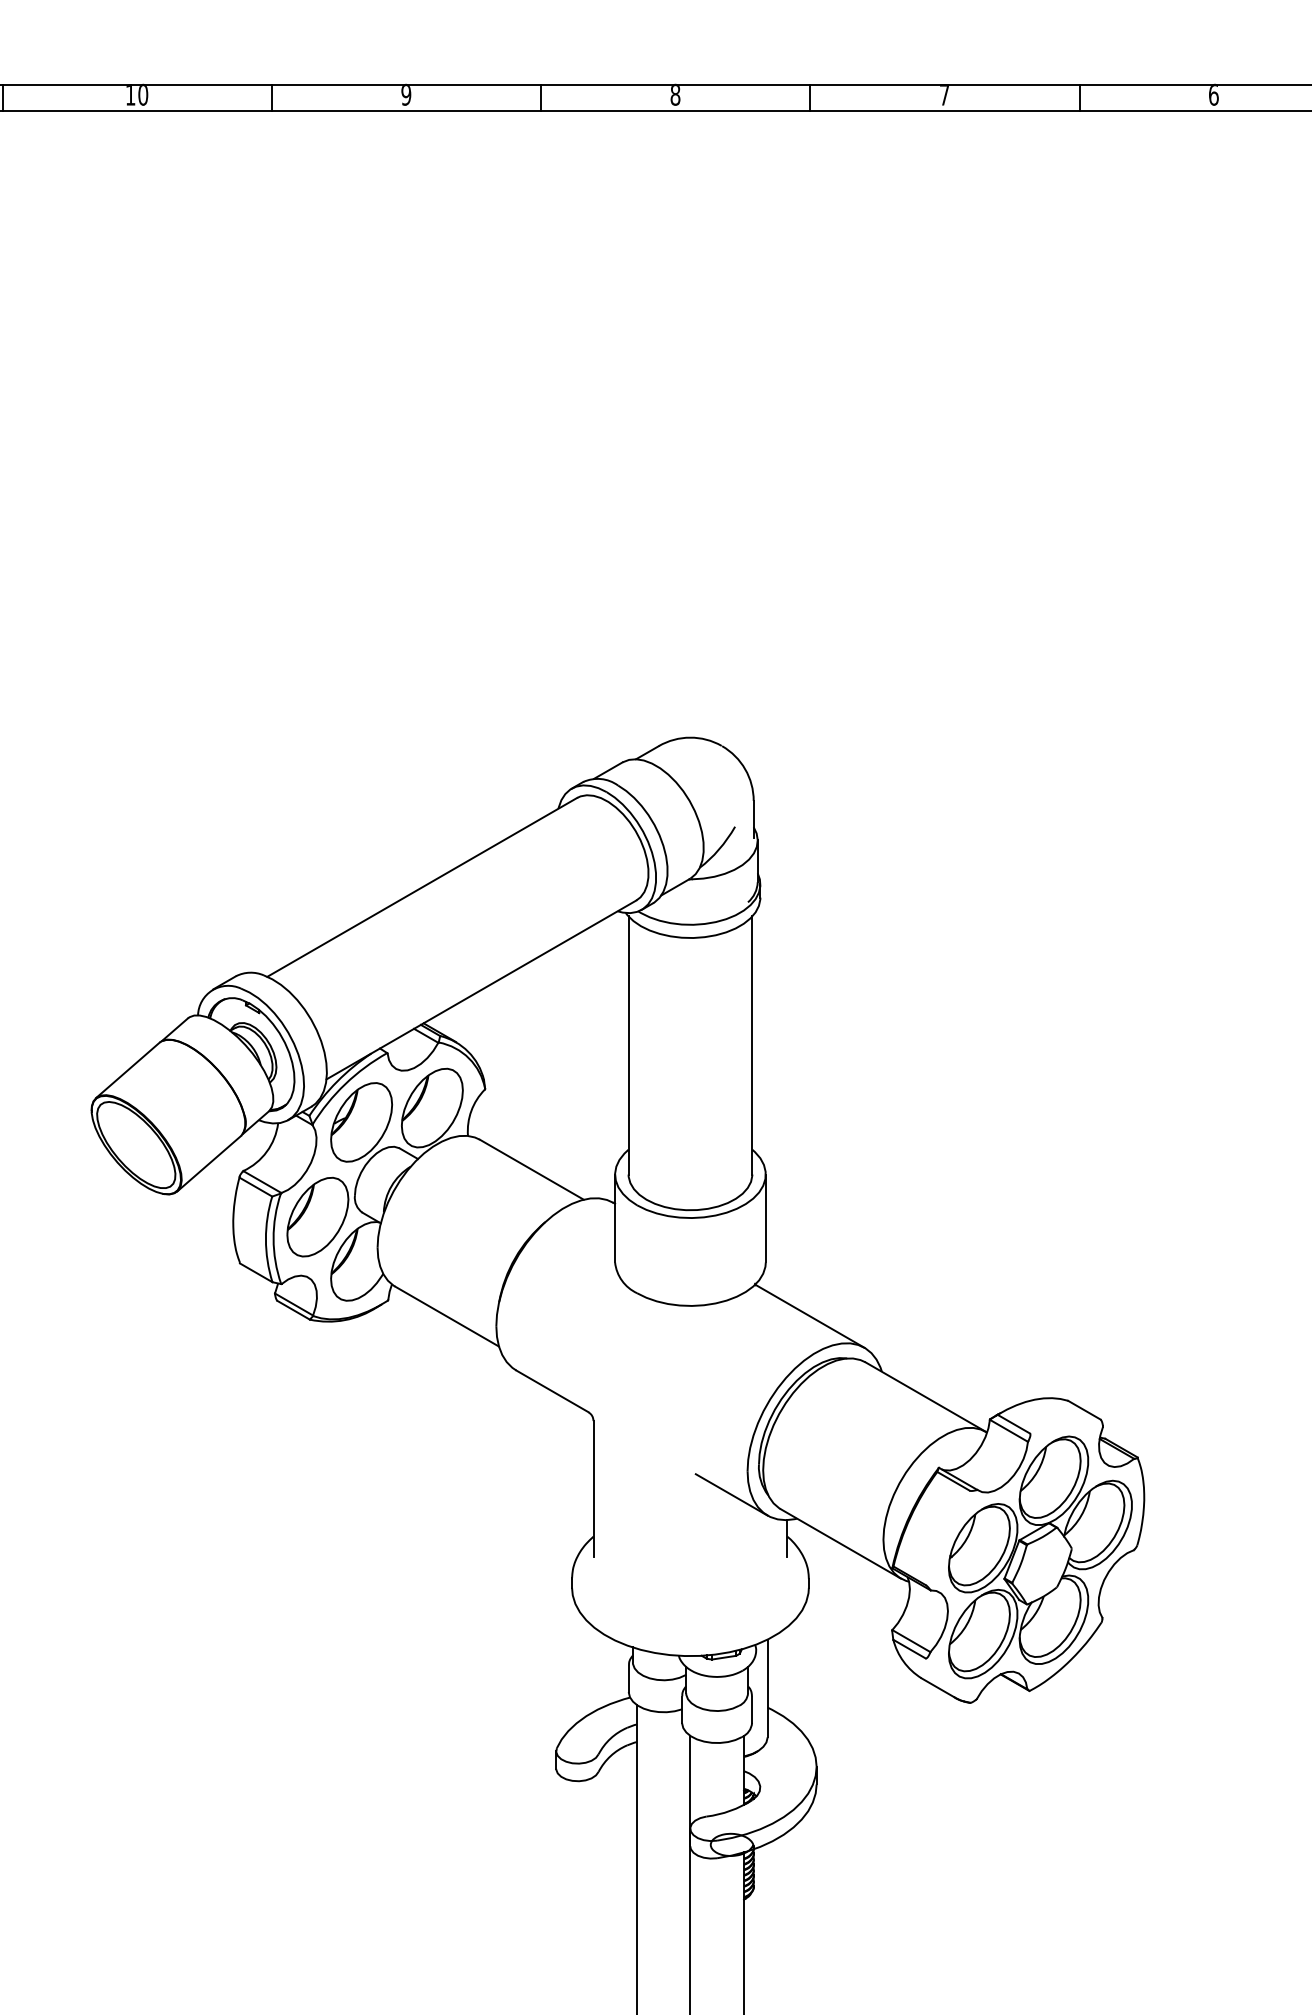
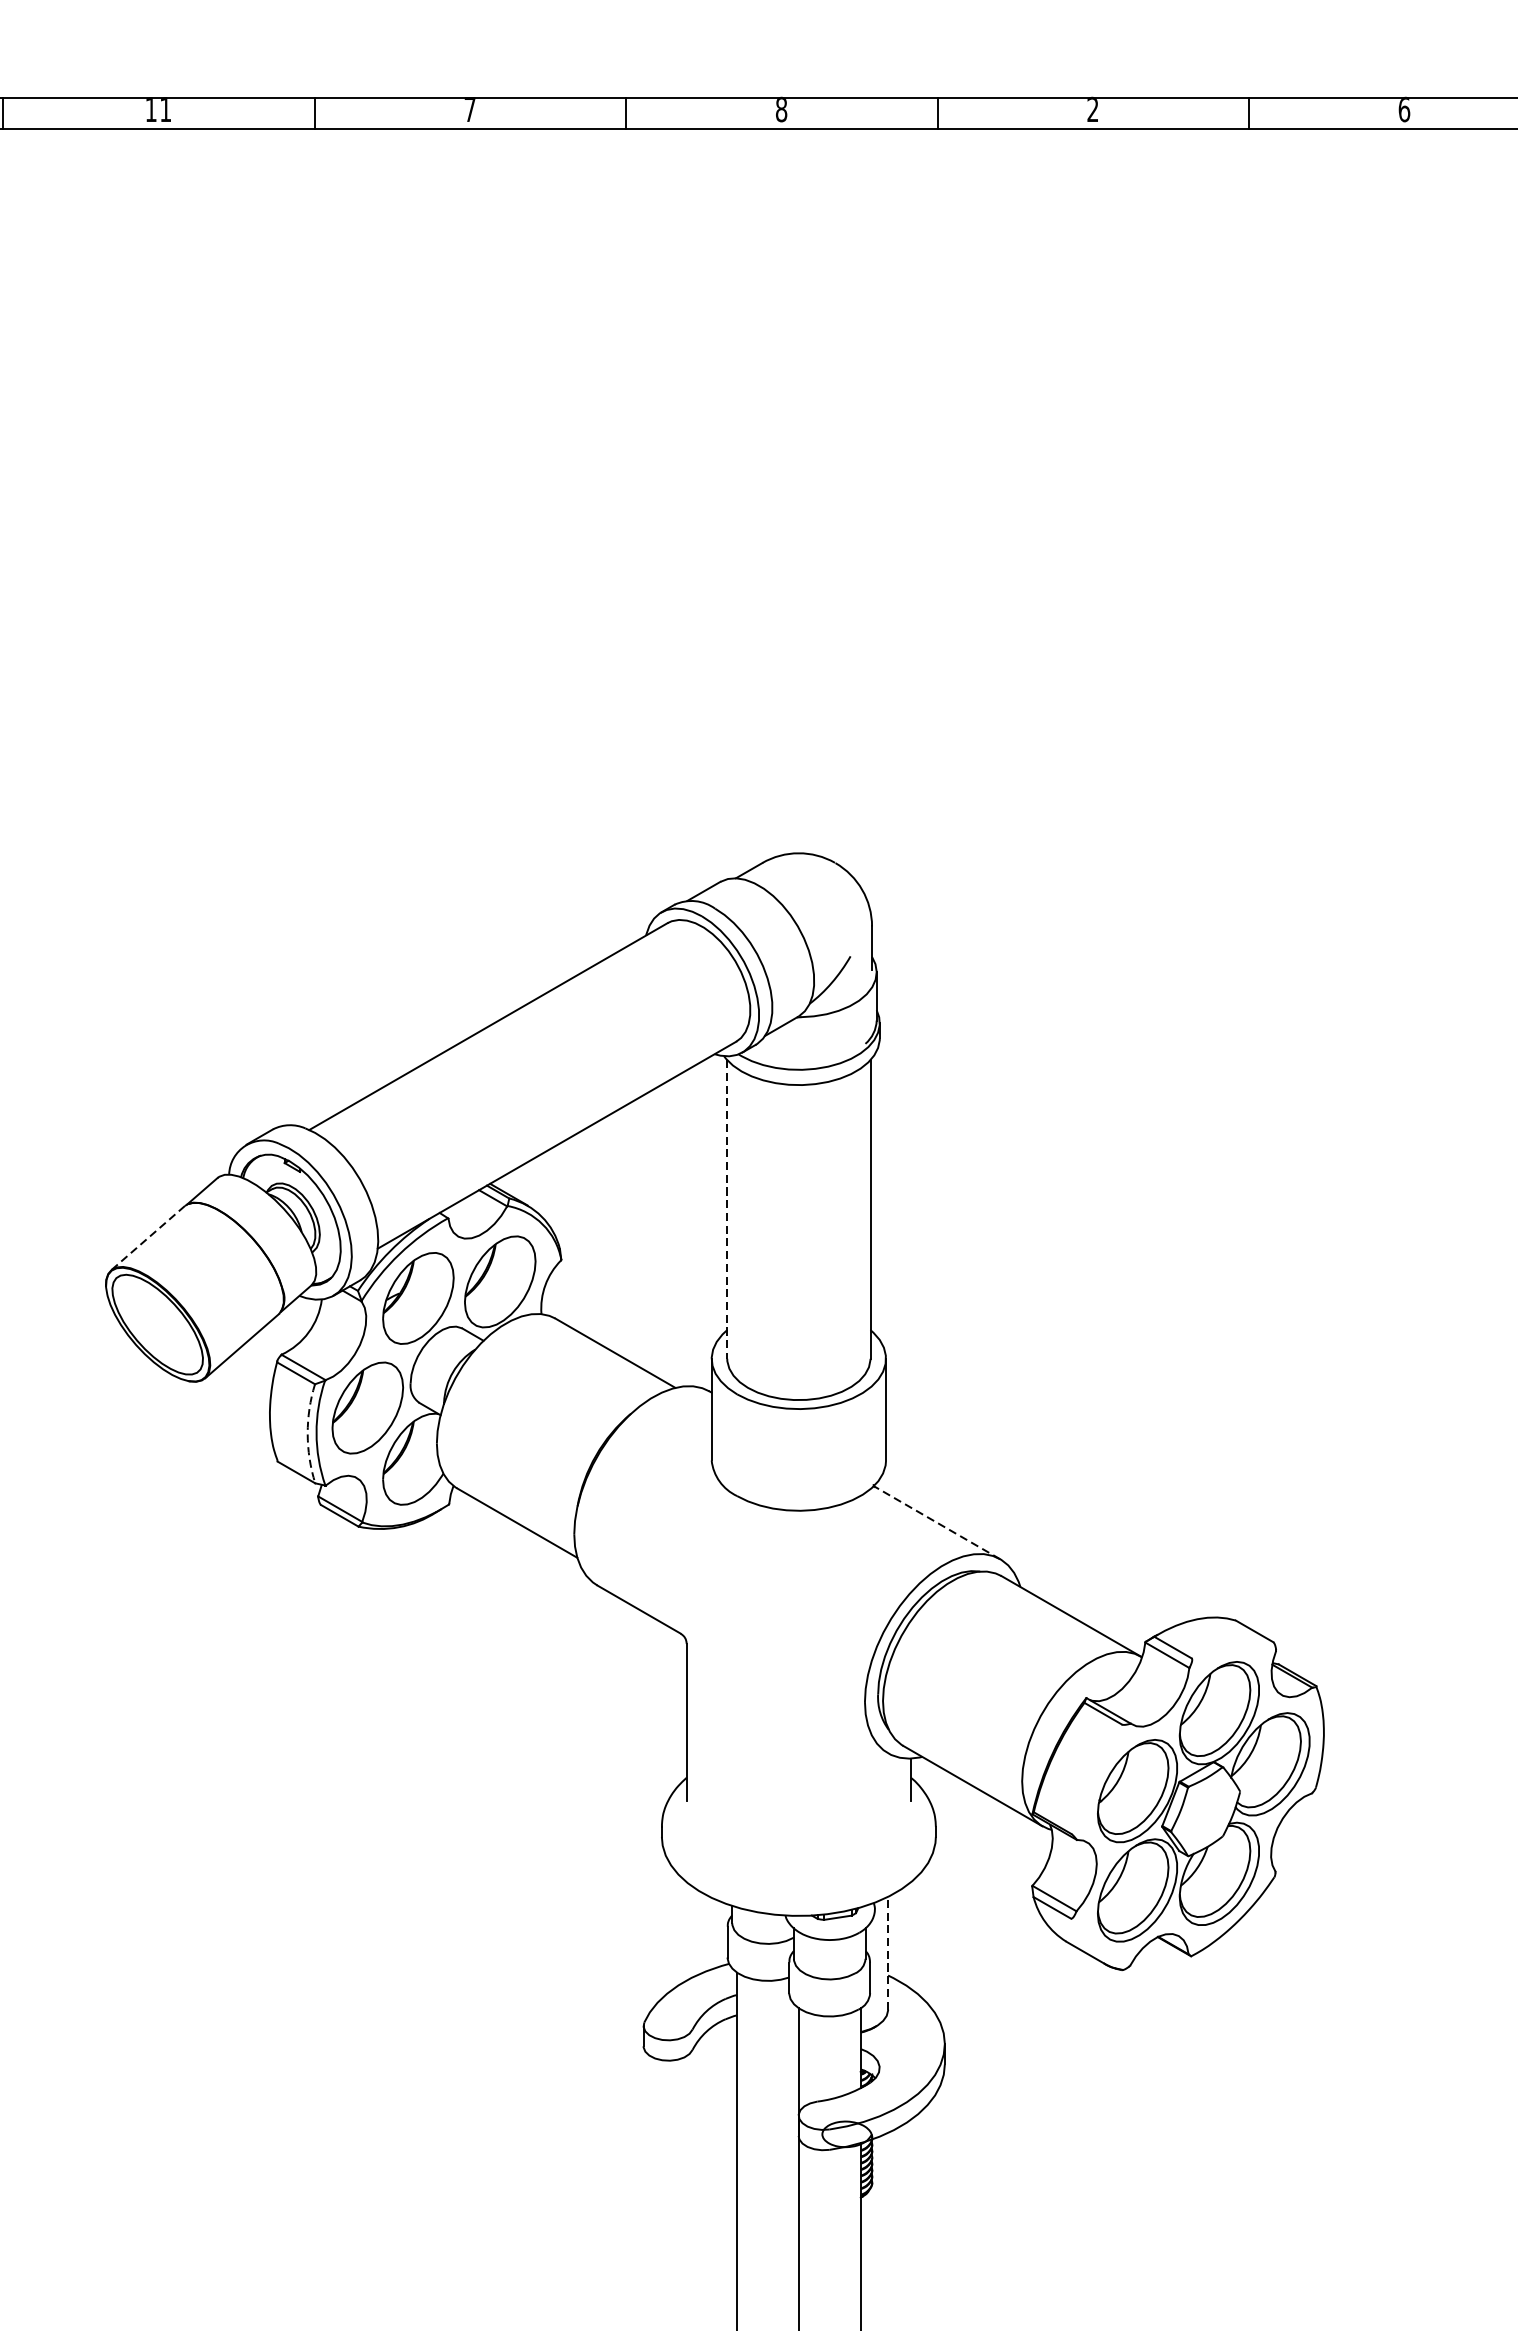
text: (143, 94) -> (166, 109), 10 -> 11
text: (406, 94) -> (470, 109), 9 -> 7
text: (943, 94) -> (1091, 109), 7 -> 2
line: (628, 1046) -> (727, 1210), solid -> dashed
line: (127, 1070) -> (147, 1238), solid -> dashed
arc: (265, 1239) -> (307, 1433), solid -> dashed
line: (809, 1316) -> (936, 1523), solid -> dashed
line: (731, 1494) -> (846, 1728), removed
line: (767, 1688) -> (888, 1953), solid -> dashed

